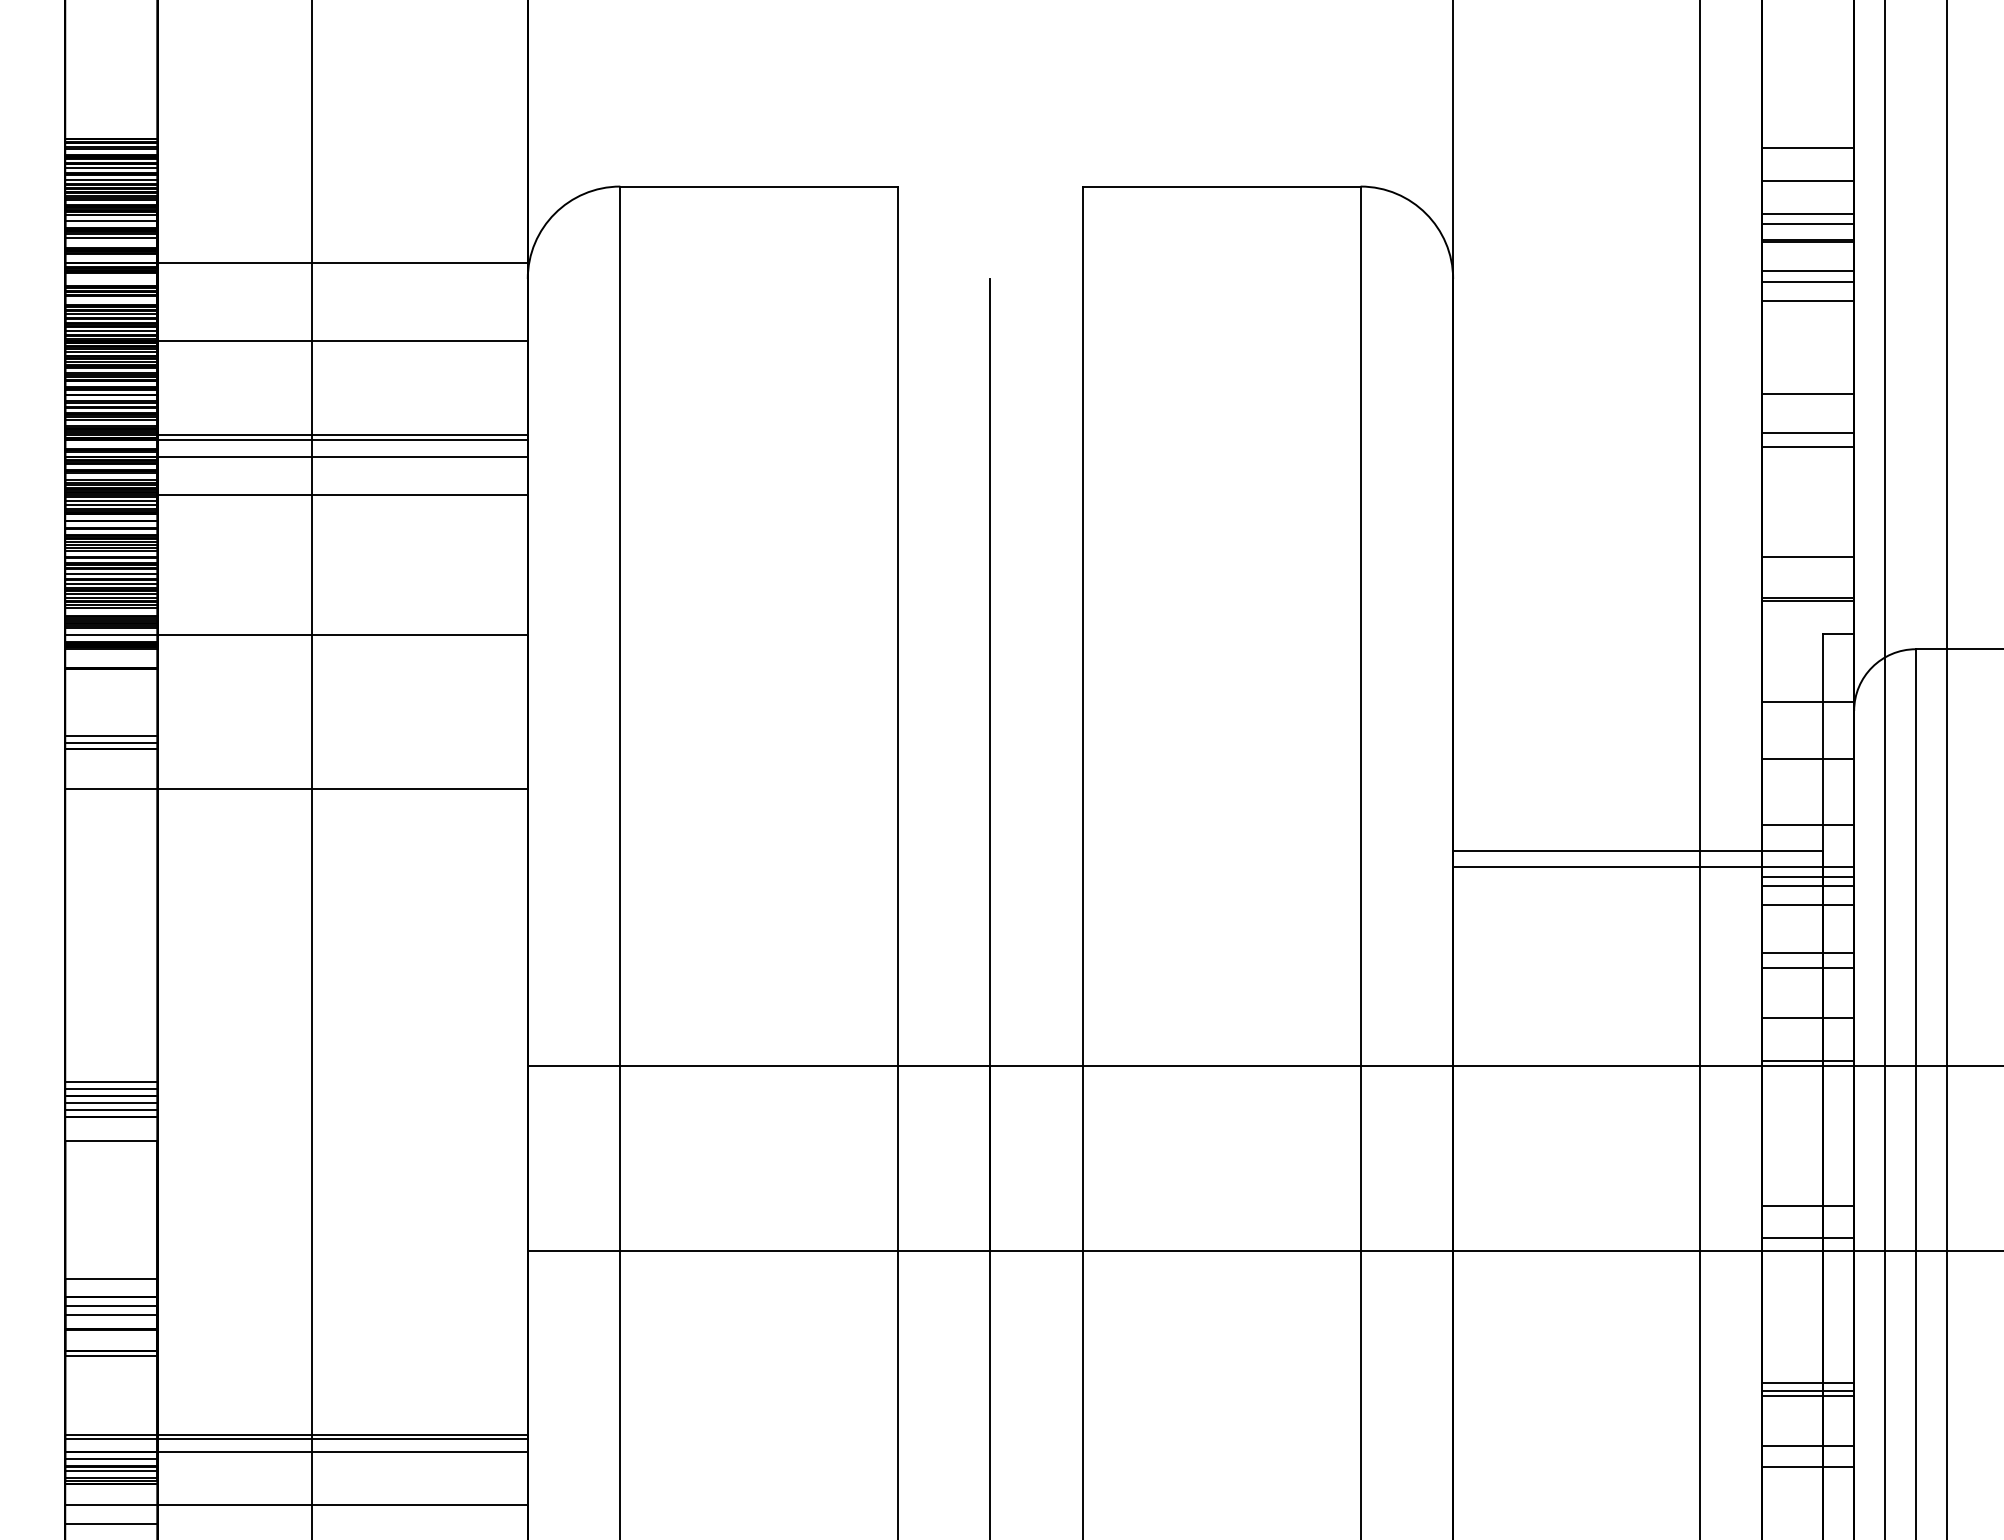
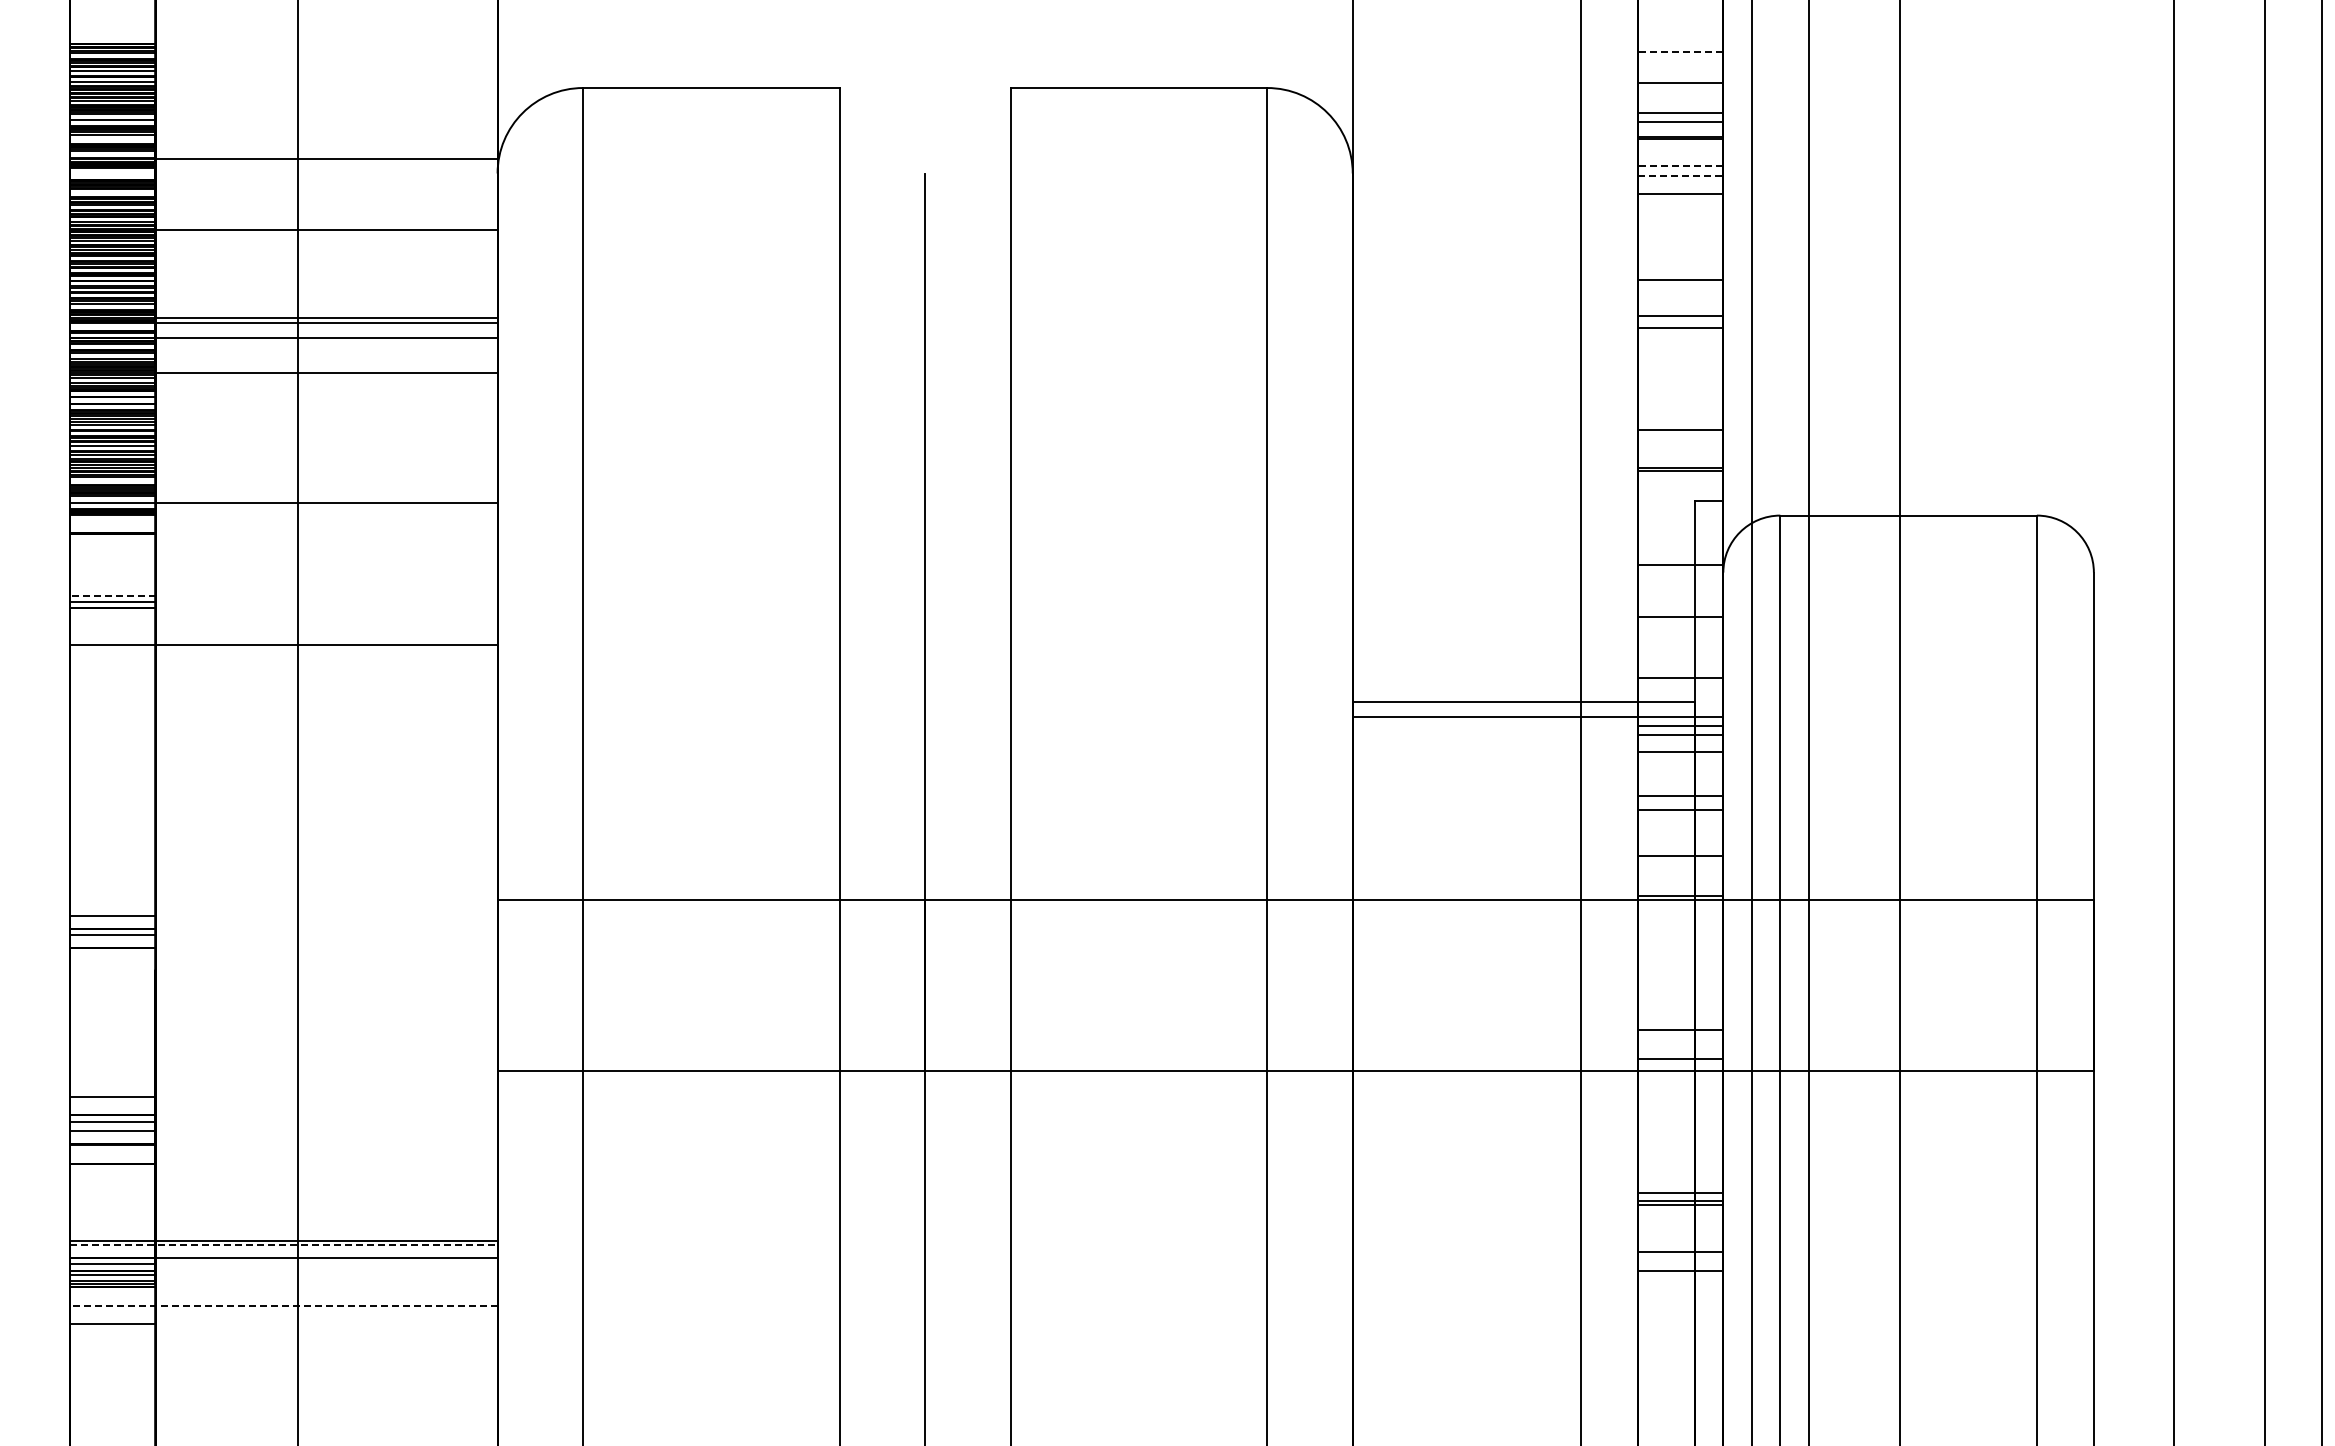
line: (1807, 147) -> (1680, 51), solid -> dashed
line: (1807, 271) -> (1680, 166), solid -> dashed
line: (1807, 282) -> (1680, 176), solid -> dashed
line: (111, 735) -> (112, 595), solid -> dashed
line: (111, 1089) -> (112, 922), removed
line: (111, 1110) -> (112, 941), removed
line: (111, 1140) -> (112, 969), removed
line: (111, 1356) -> (112, 1169), removed
line: (296, 1439) -> (283, 1245), solid -> dashed
line: (296, 1505) -> (283, 1306), solid -> dashed

